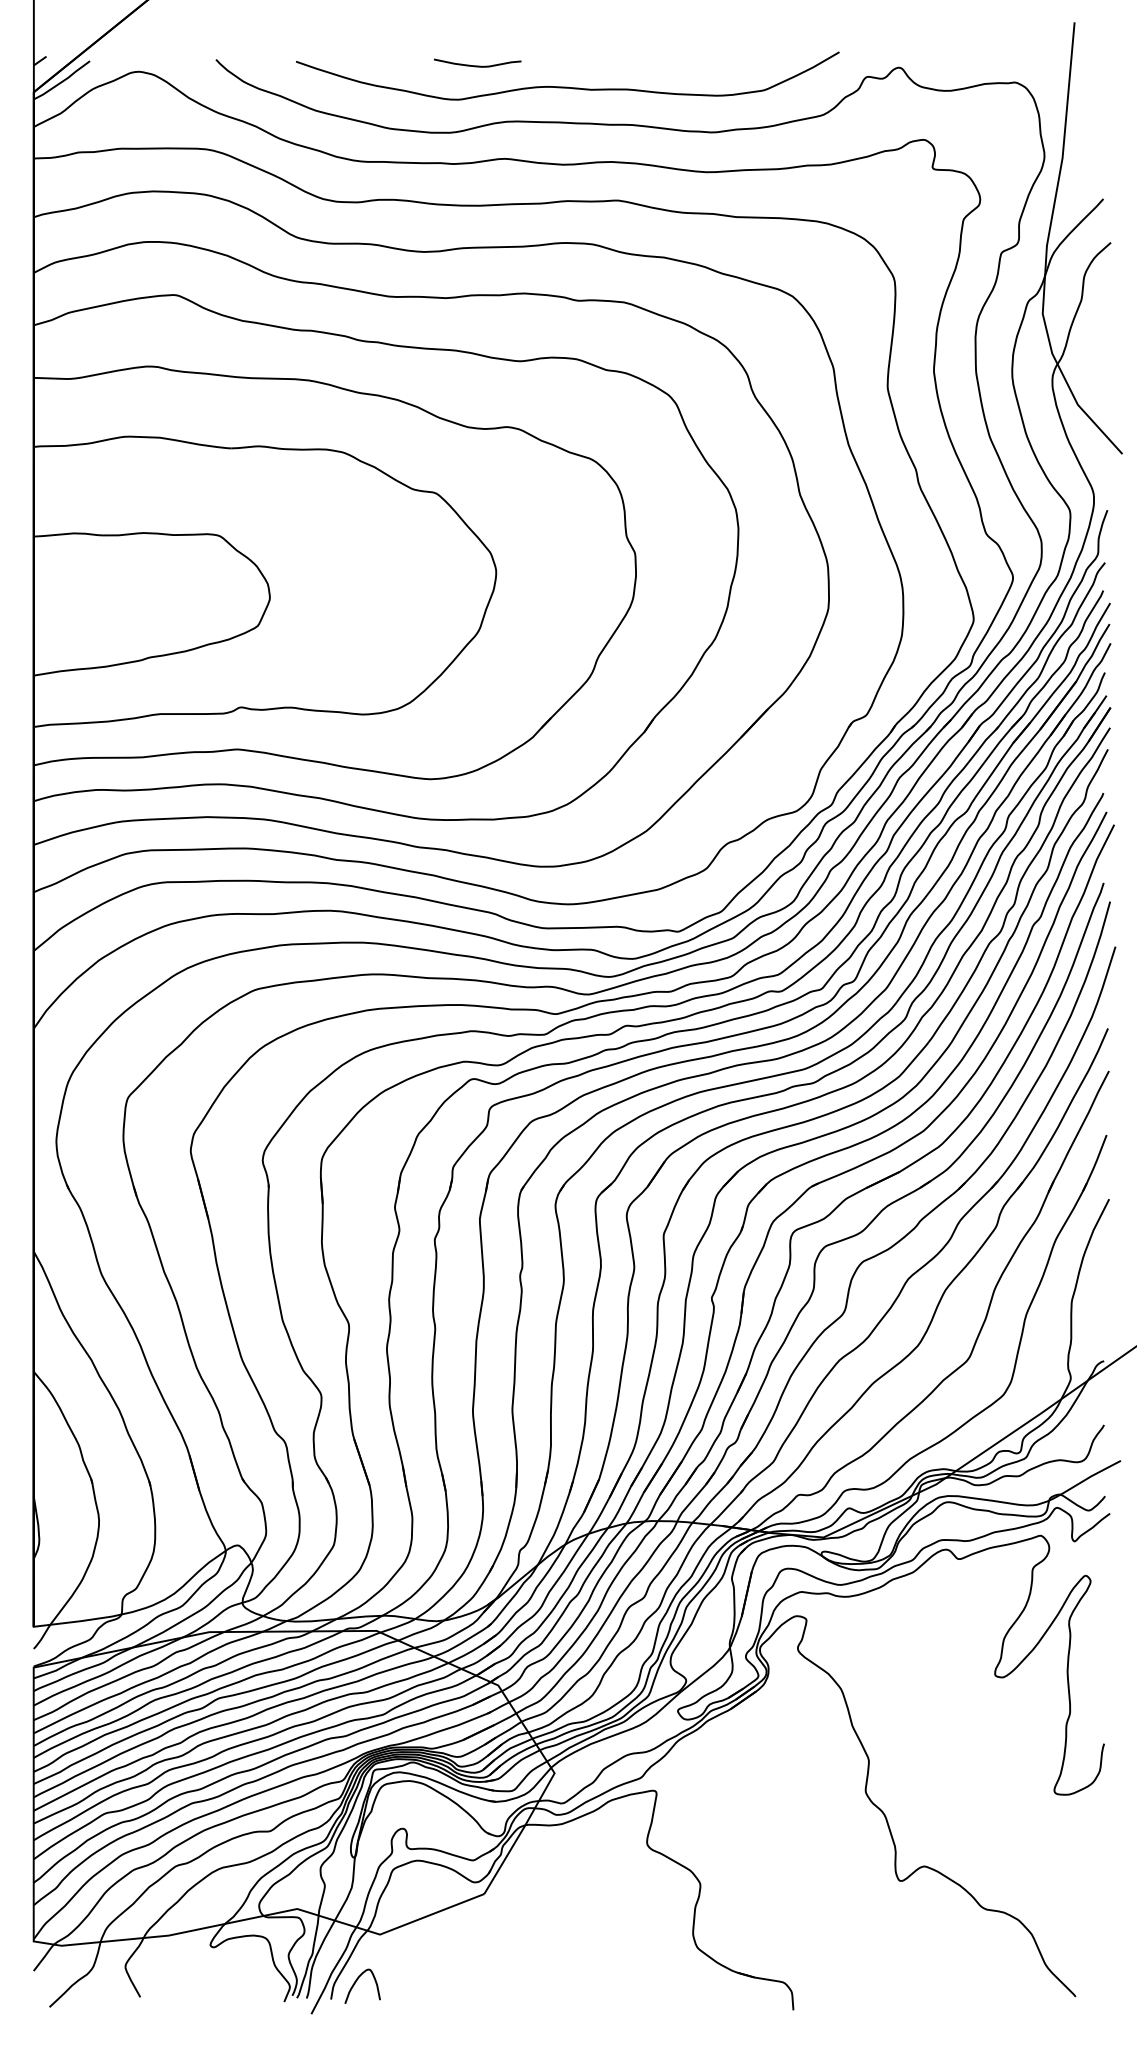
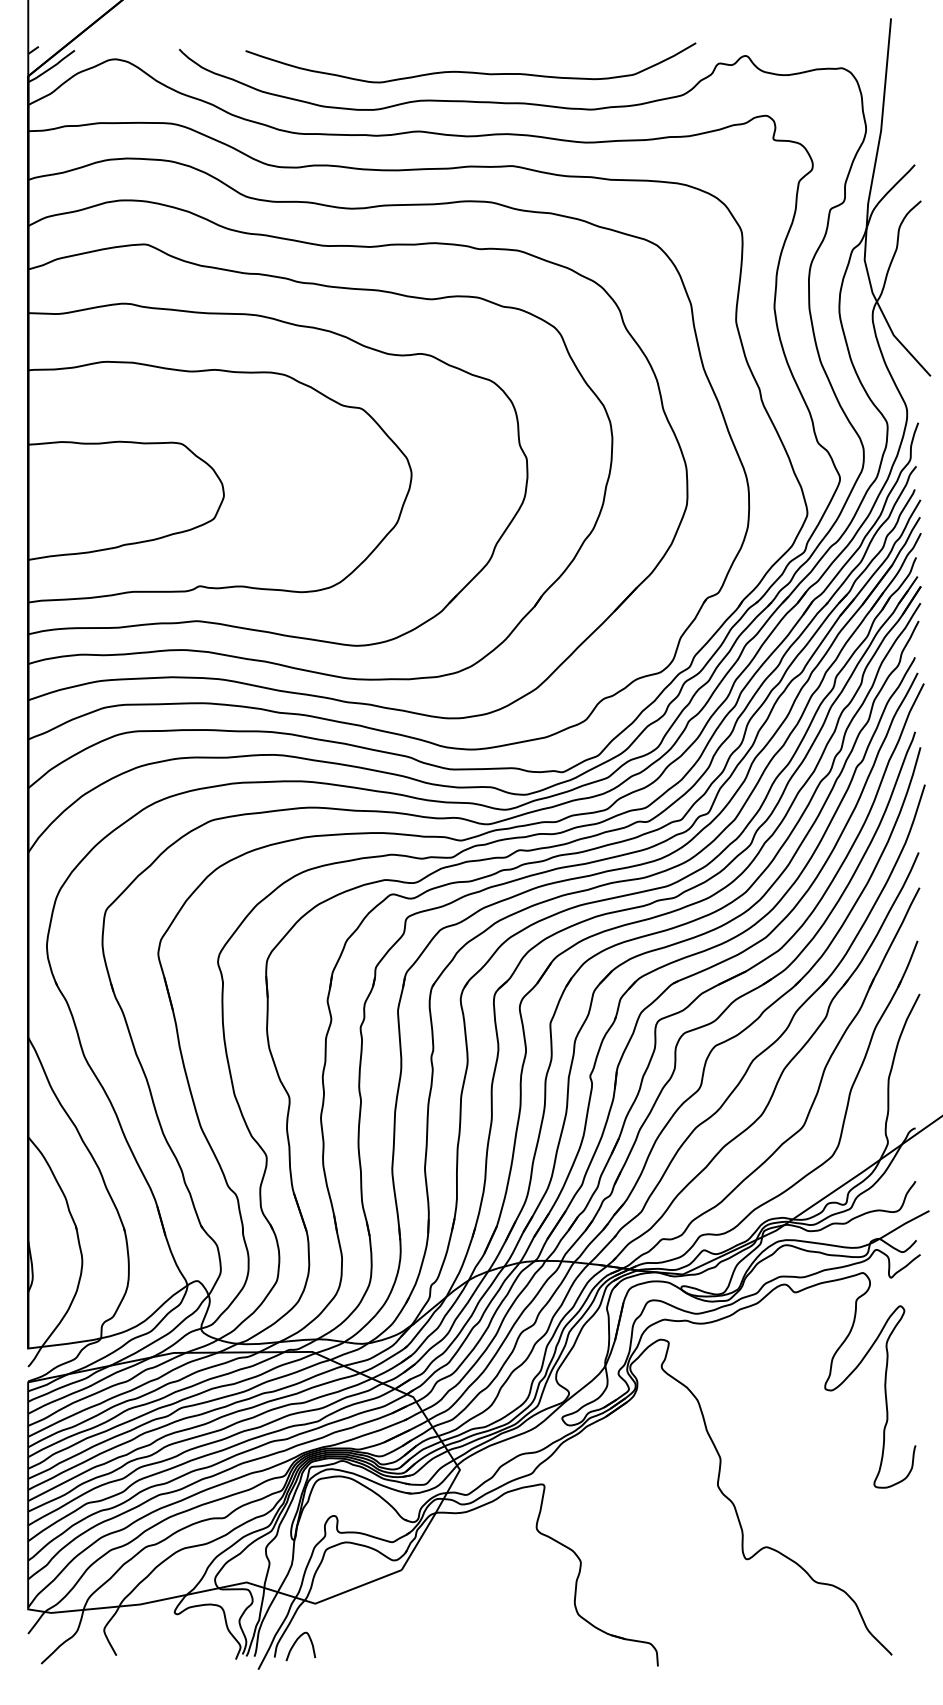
curve: (478, 65) -> (396, 54), removed

